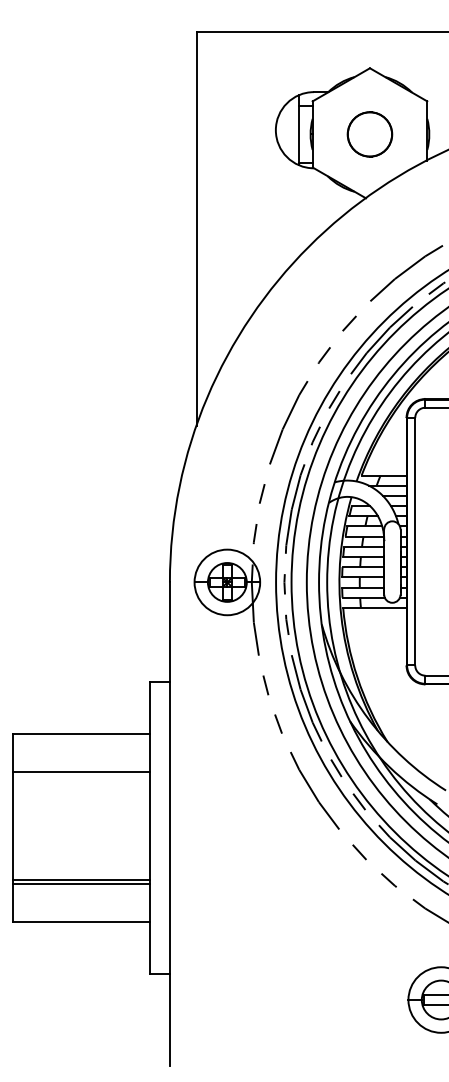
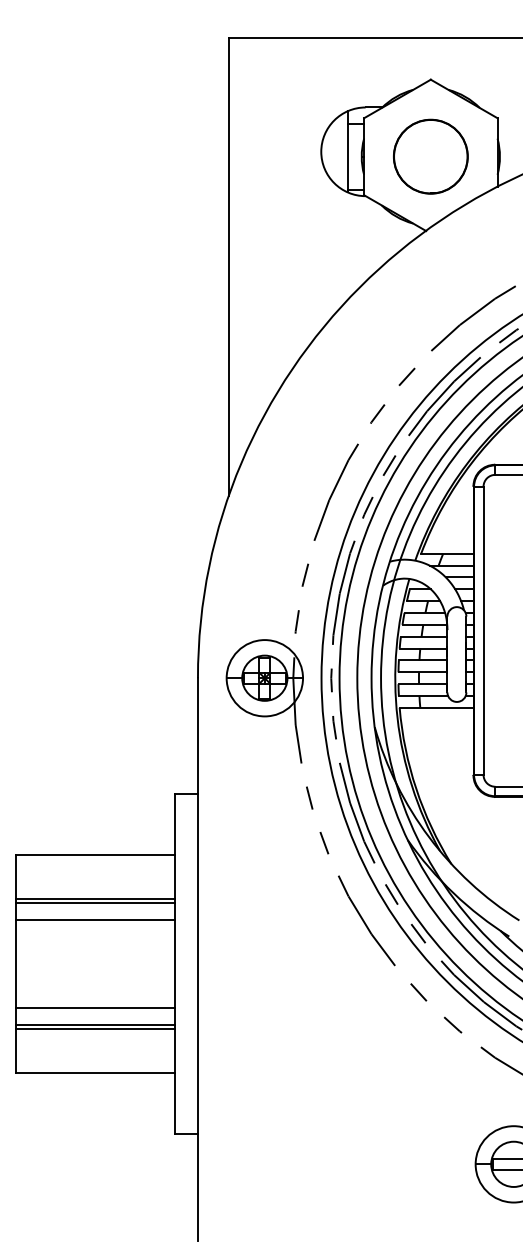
part: (369, 134) -> (430, 156), size x1.43
line: (81, 775) -> (95, 902), added
line: (81, 789) -> (95, 919), added
line: (81, 866) -> (95, 1008), added

